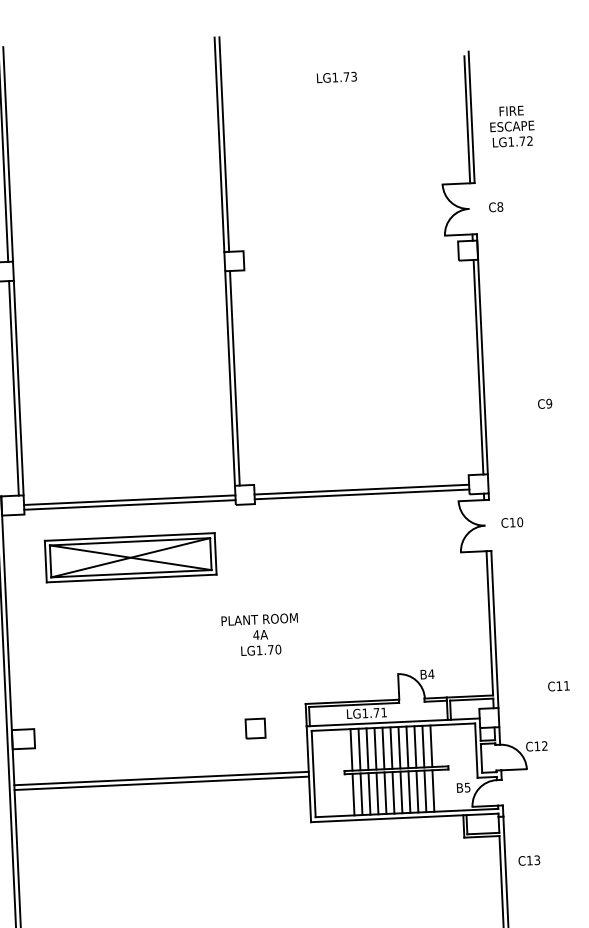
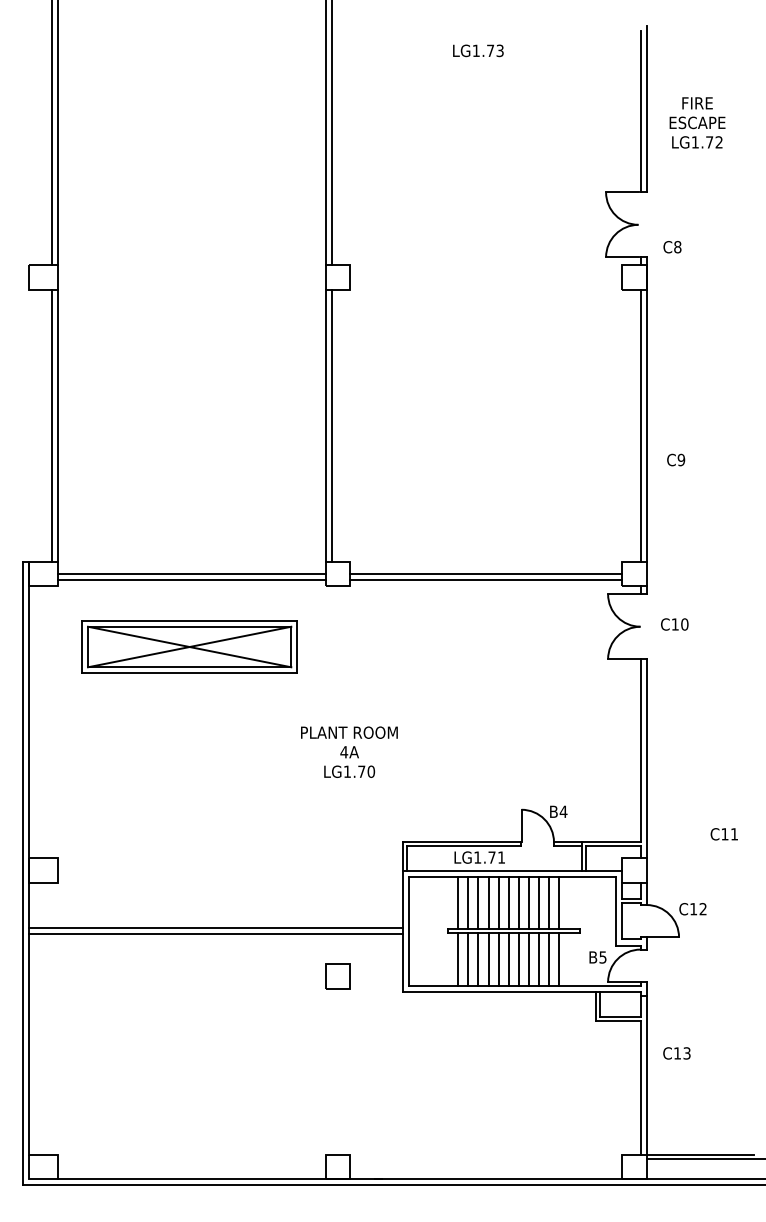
text: (496, 207) -> (672, 247), moved
text: (545, 403) -> (676, 459), moved
part: (255, 728) -> (337, 976), moved

